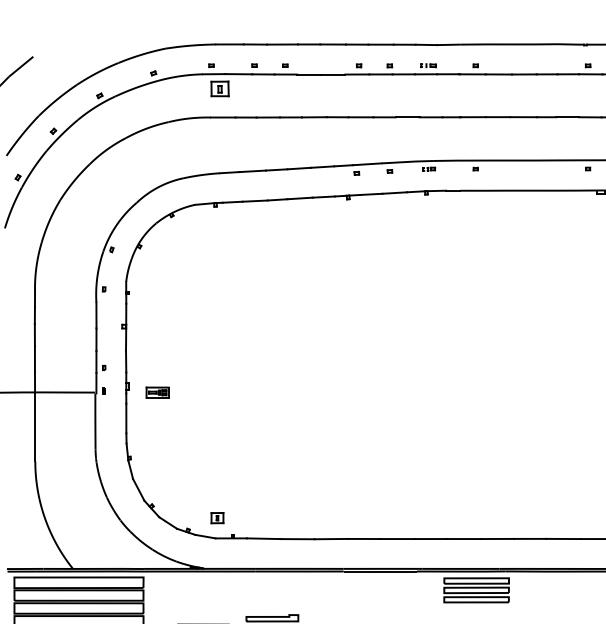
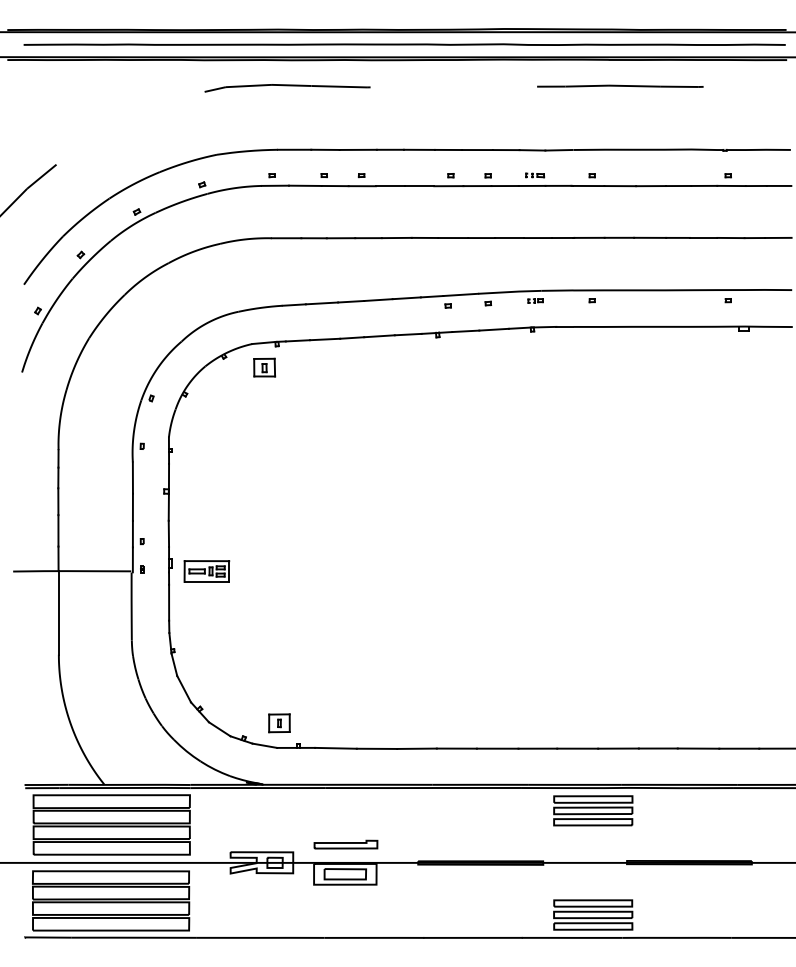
part: (219, 88) -> (264, 367), moved
part: (157, 392) -> (206, 571), size x1.67
part: (217, 518) -> (279, 723), size x1.43

